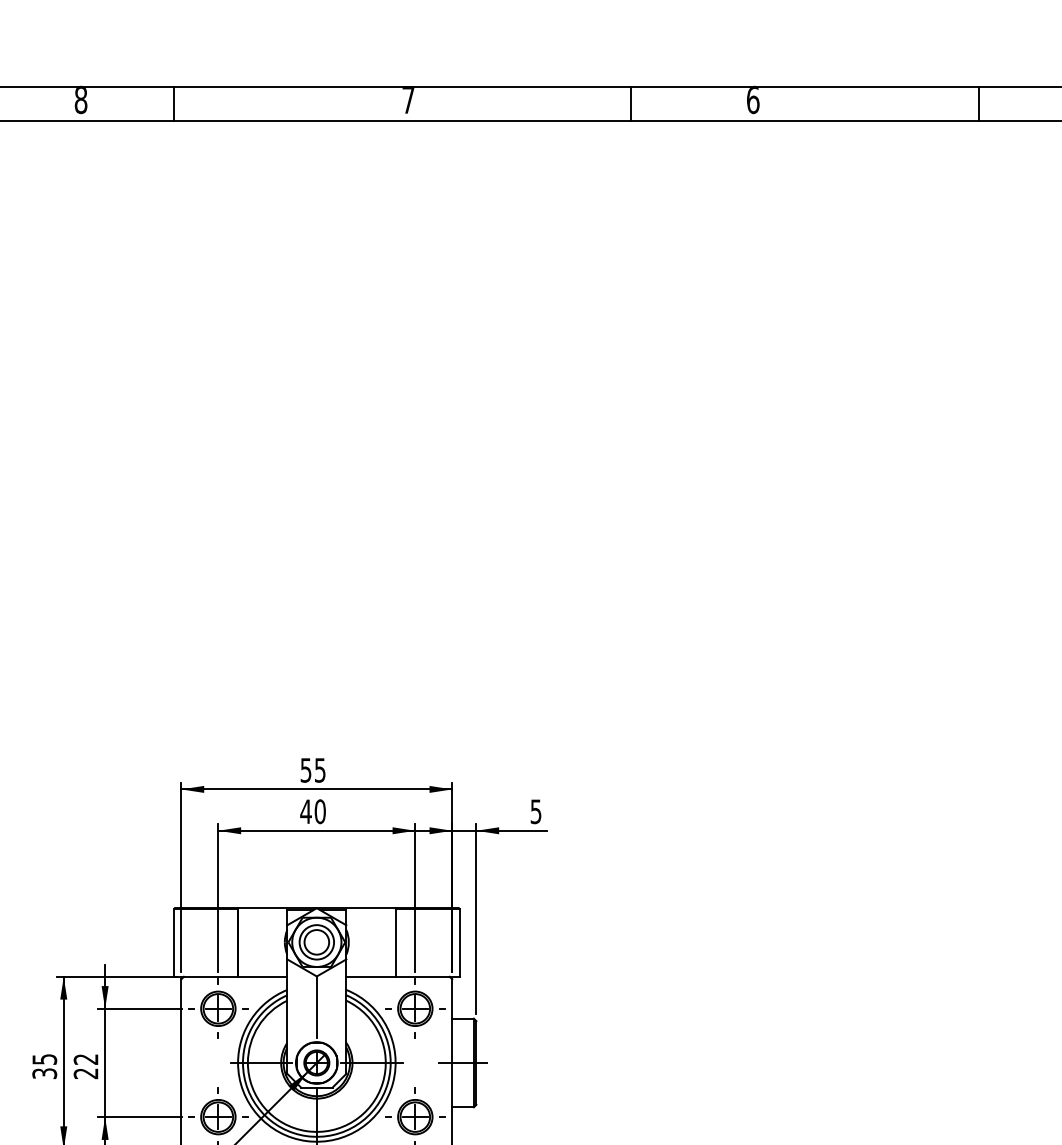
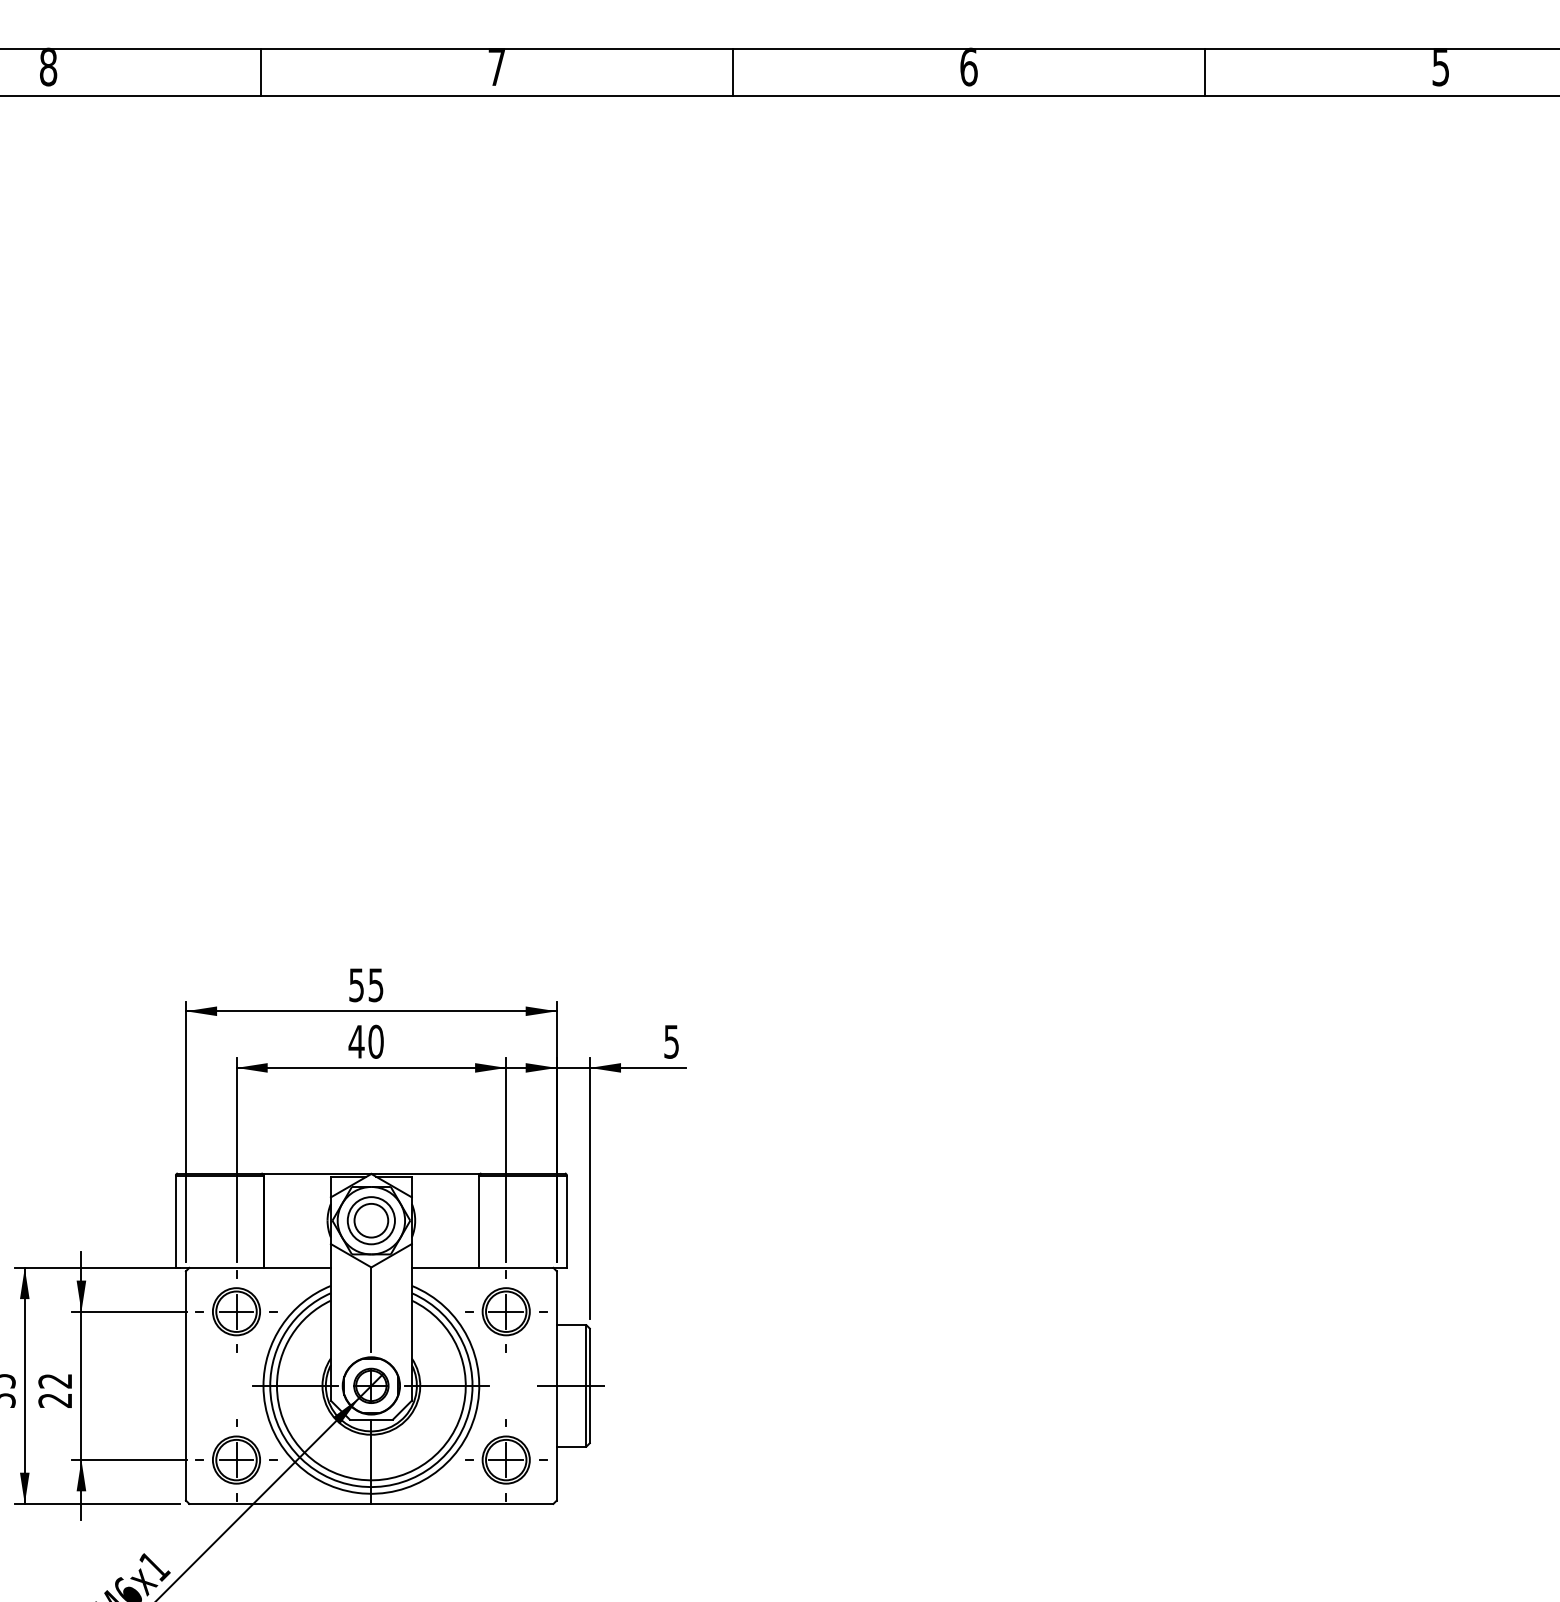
line: (174, 103) -> (261, 72), moved
line: (630, 103) -> (733, 72), moved
line: (979, 103) -> (1205, 72), moved

